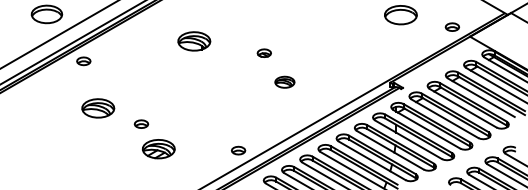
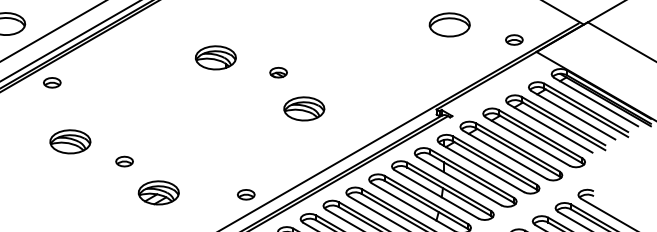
part: (194, 41) -> (216, 57), moved
part: (284, 82) -> (303, 109), size x1.67
part: (158, 149) -> (158, 193), moved

